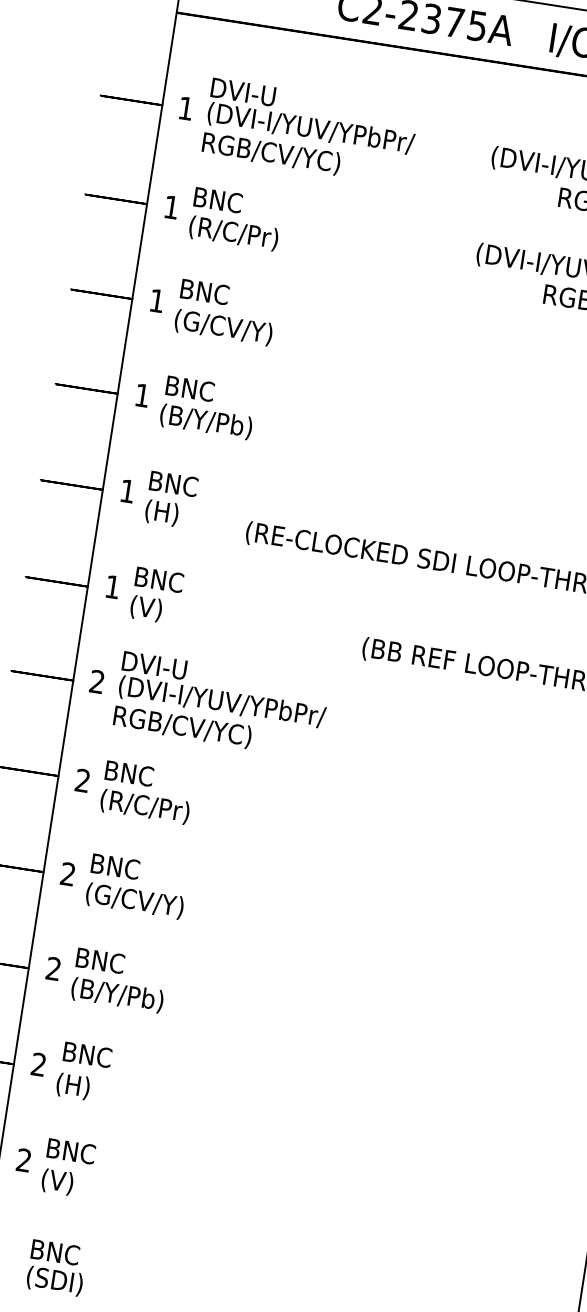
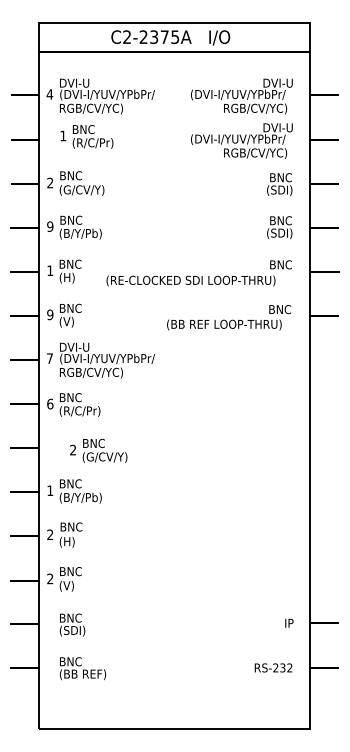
text: (185, 108) -> (49, 94), 1 -> 4
text: (221, 216) -> (86, 136), moved
text: (155, 299) -> (49, 182), 1 -> 2
text: (142, 395) -> (50, 226), 1 -> 9
text: (113, 586) -> (50, 314), 1 -> 9
text: (96, 681) -> (49, 358), 2 -> 7
text: (83, 779) -> (50, 403), 2 -> 6
text: (122, 883) -> (98, 450), moved
text: (54, 968) -> (50, 490), 2 -> 1

